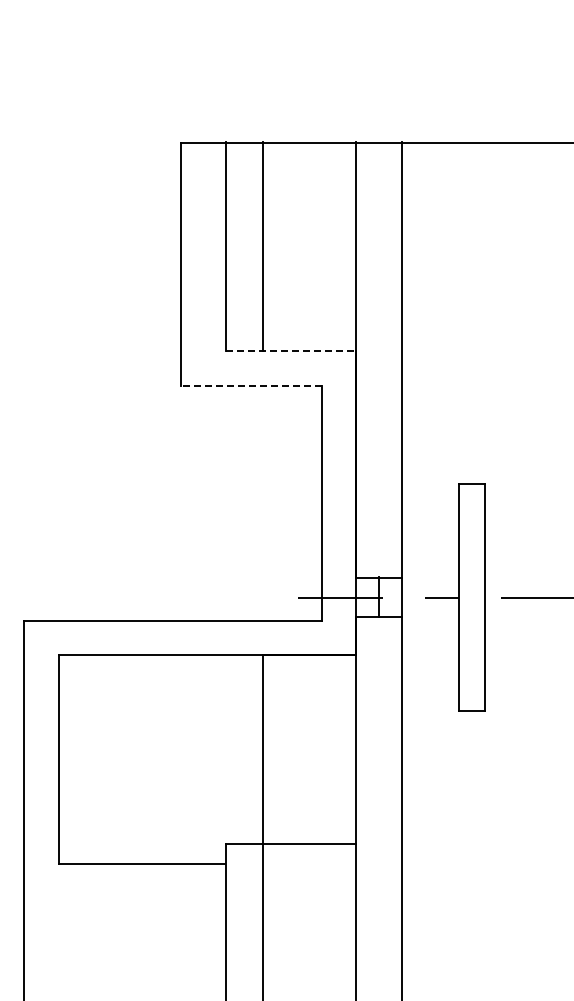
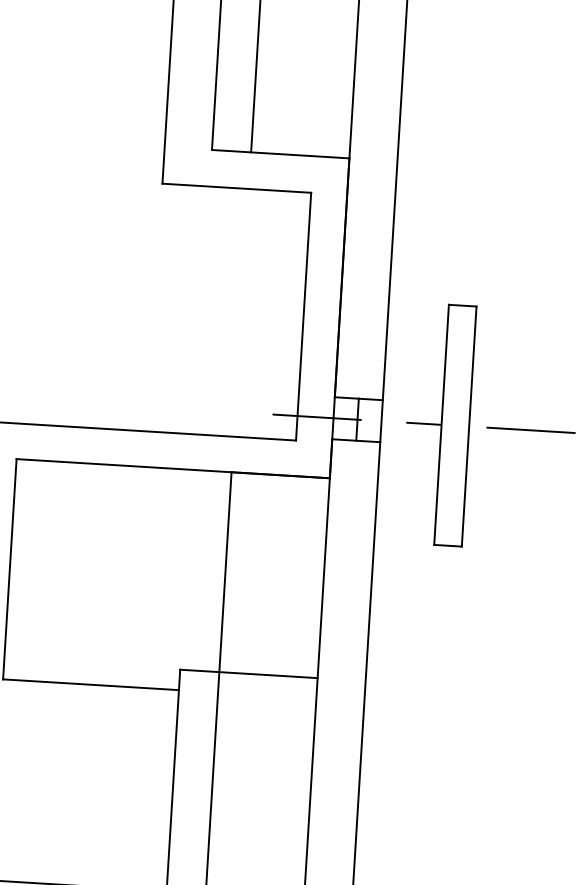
line: (291, 350) -> (281, 153), dashed -> solid
line: (251, 385) -> (237, 188), dashed -> solid

